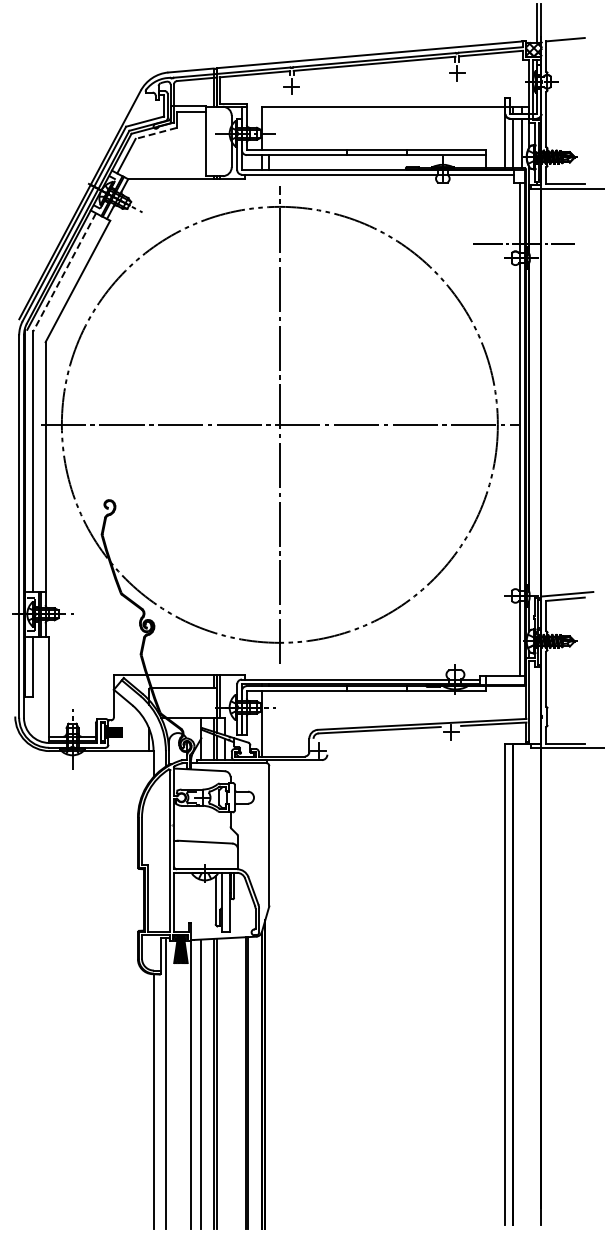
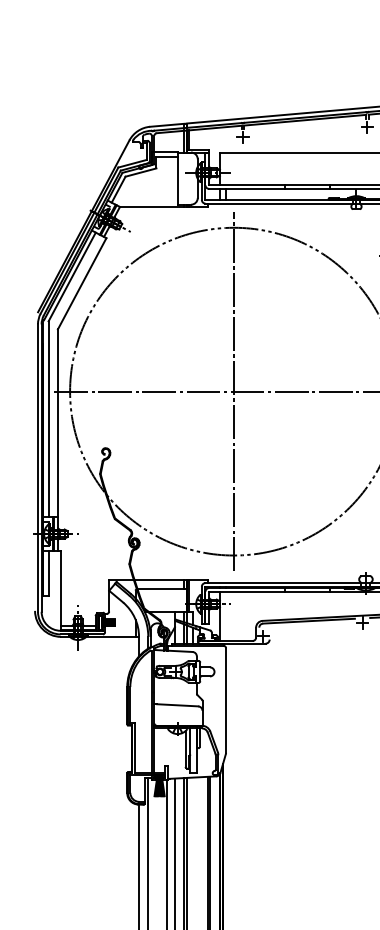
line: (155, 133) -> (140, 172), dashed -> solid
line: (64, 272) -> (72, 277), dashed -> solid

